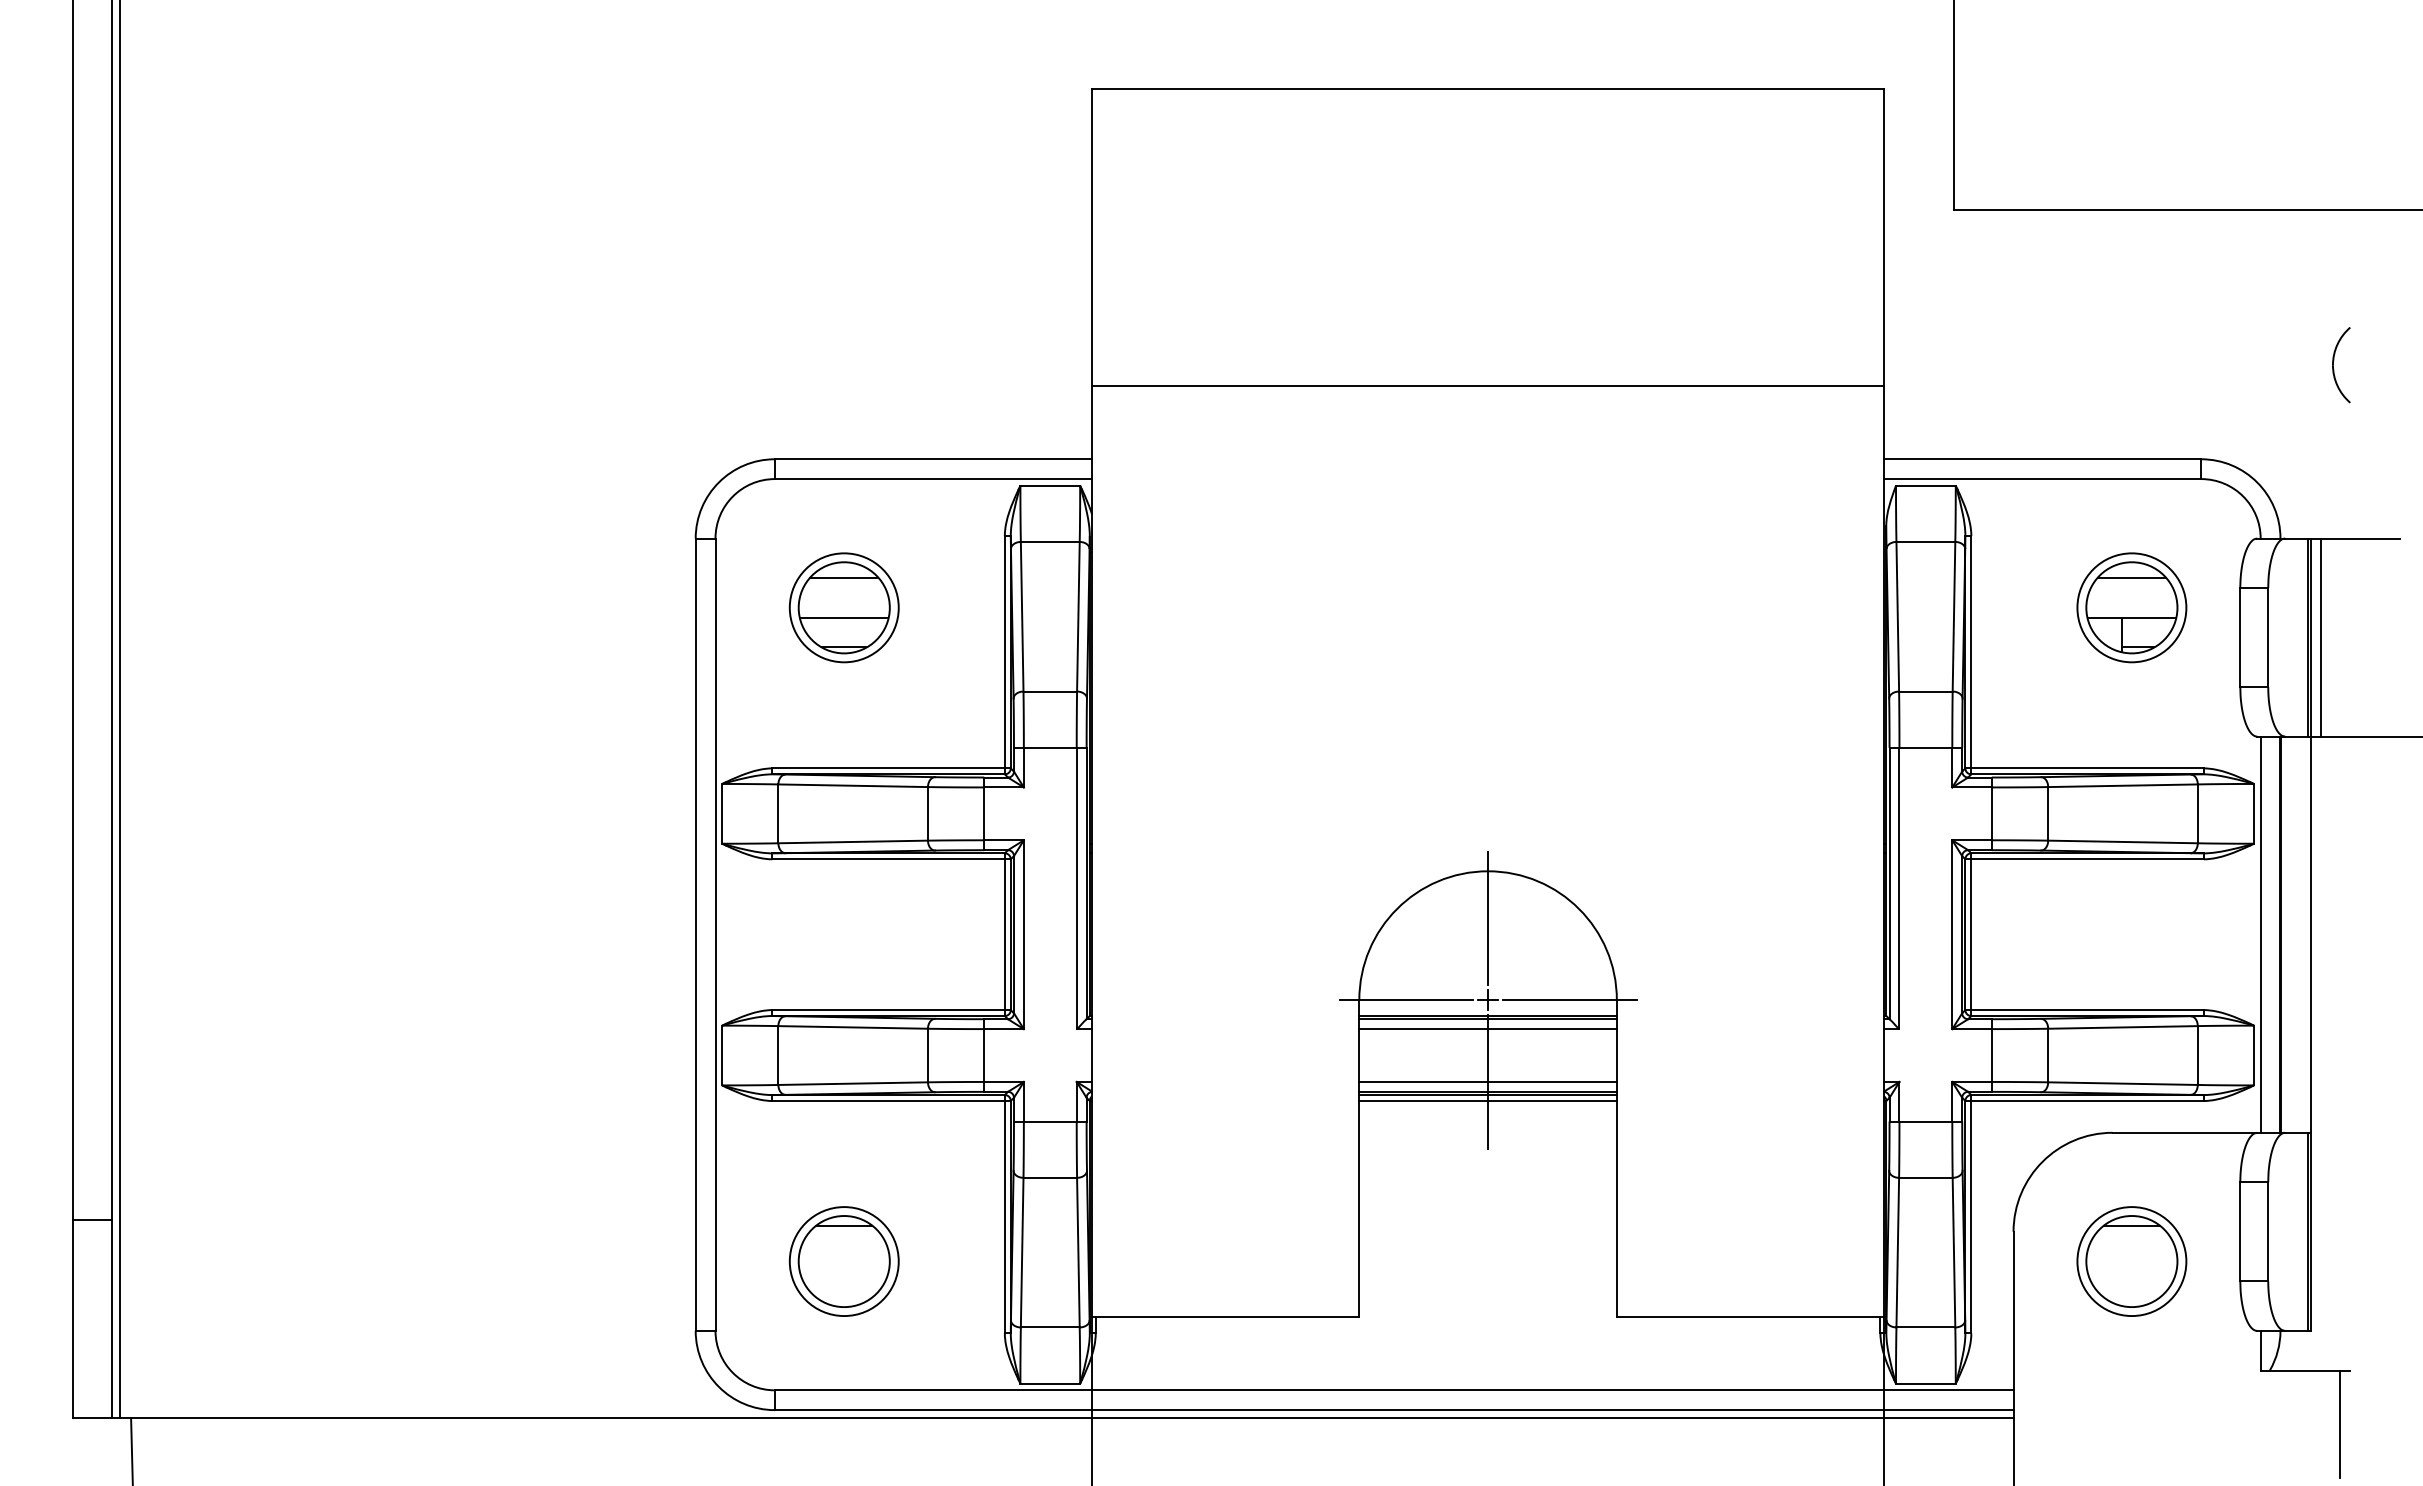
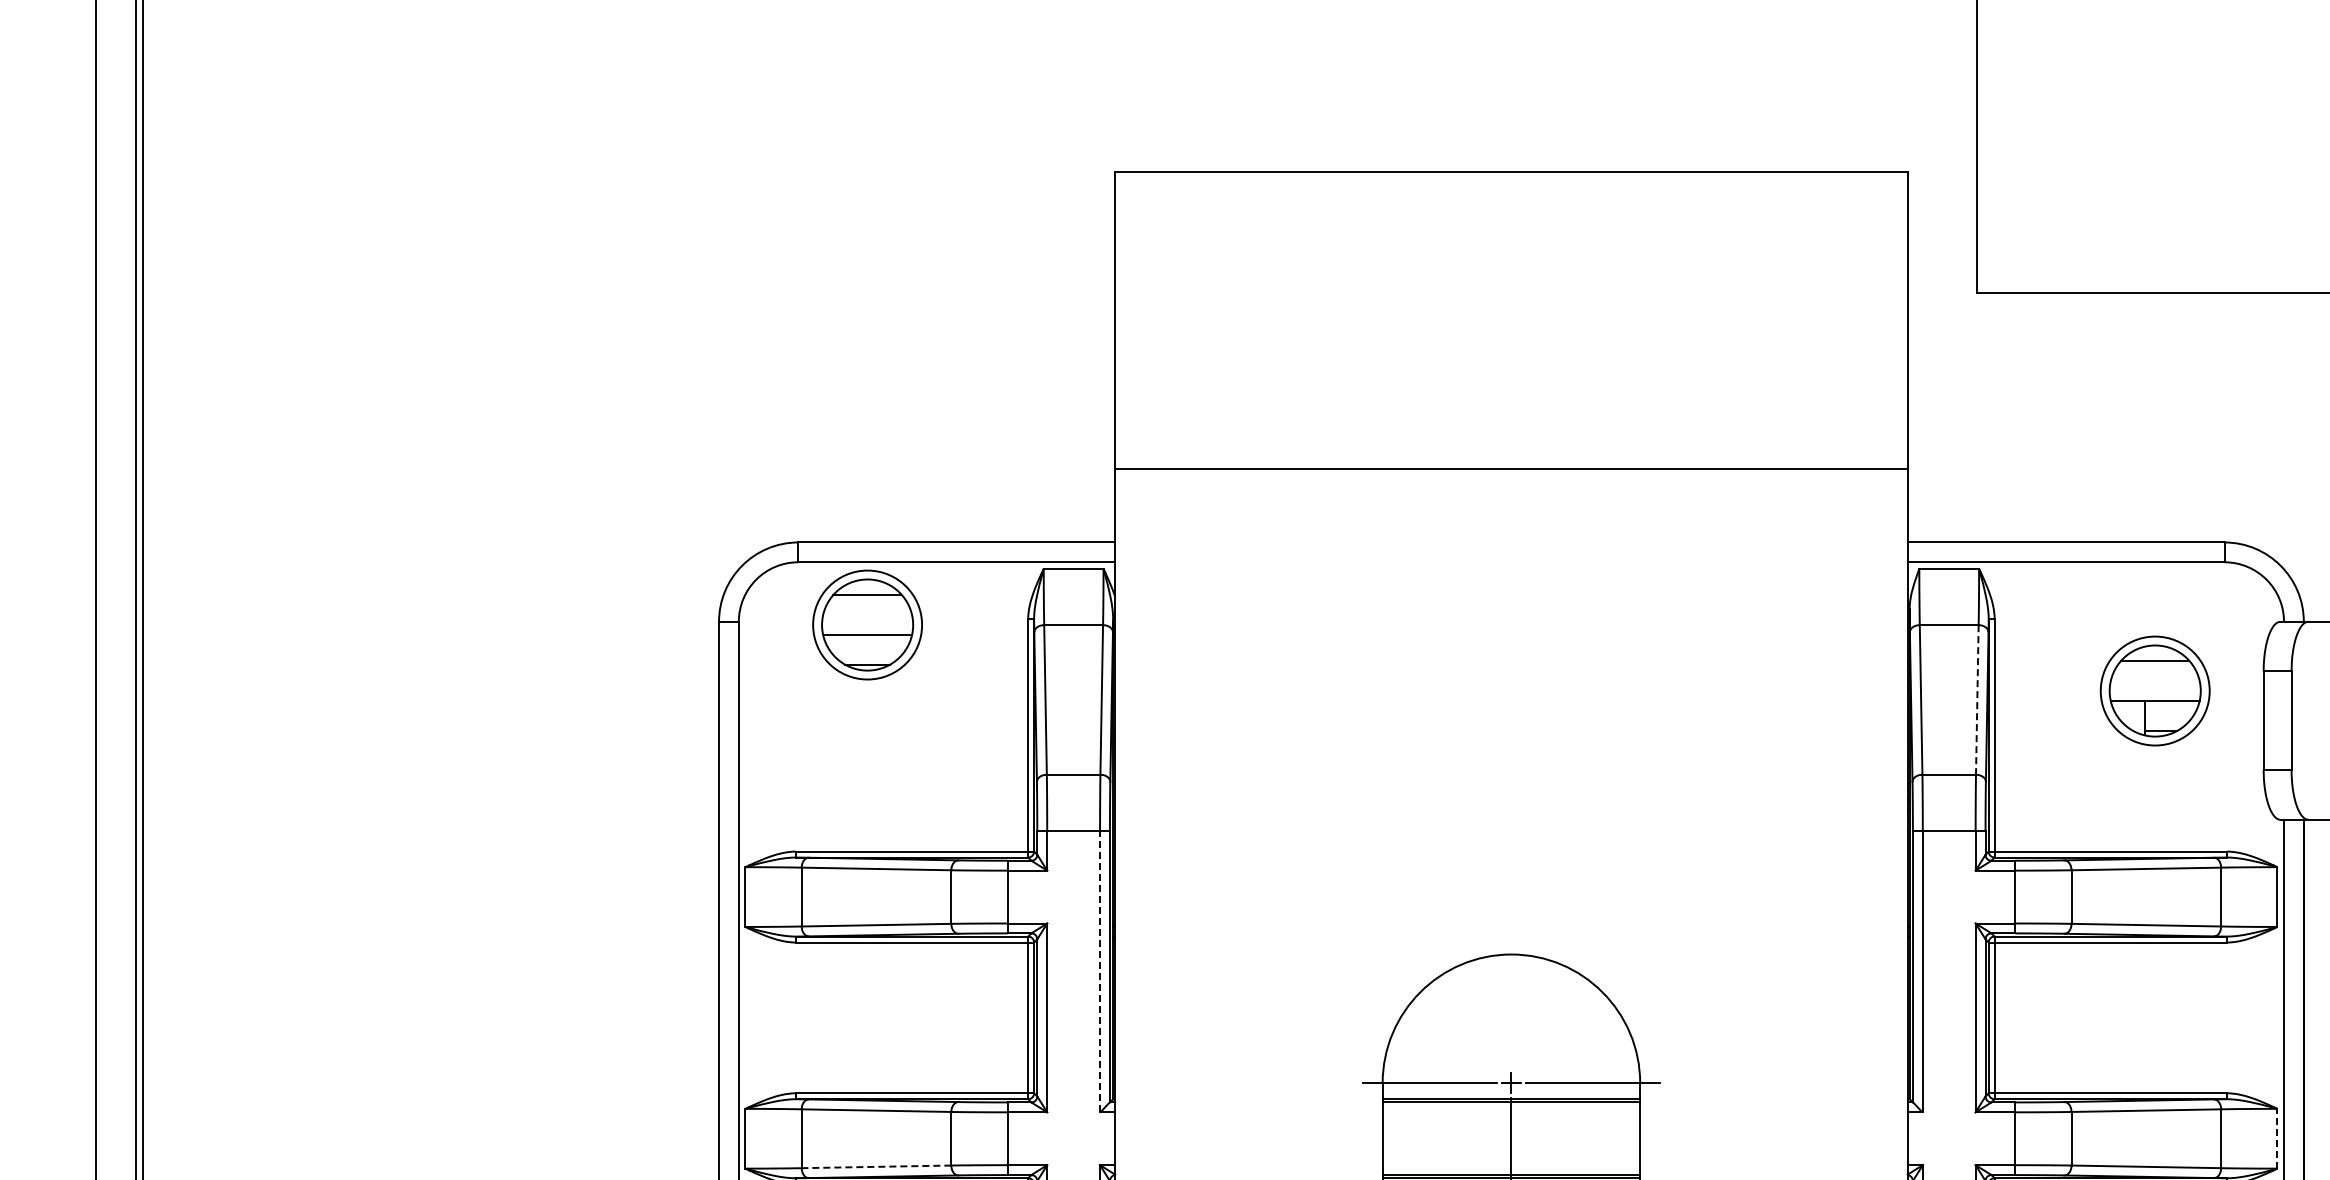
part: (843, 607) -> (866, 624), moved
line: (1953, 616) -> (1976, 699), solid -> dashed
line: (1076, 888) -> (1099, 971), solid -> dashed
line: (1488, 918) -> (1511, 1001), removed
line: (1487, 1029) -> (1510, 1112), removed
line: (2254, 1055) -> (2277, 1138), solid -> dashed
line: (1487, 1081) -> (1510, 1164), removed
line: (853, 1083) -> (876, 1166), solid -> dashed

